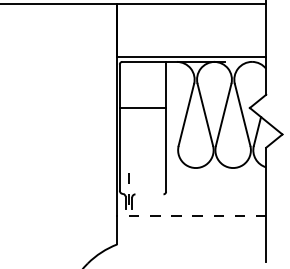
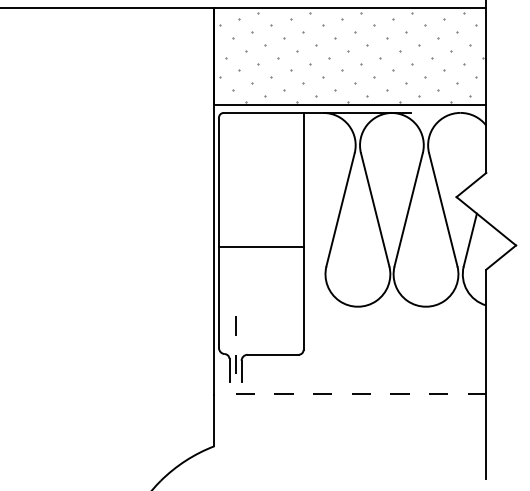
hatch: (192, 31) -> (351, 57), added
line: (142, 108) -> (260, 247), moved
line: (149, 194) -> (273, 355), added

